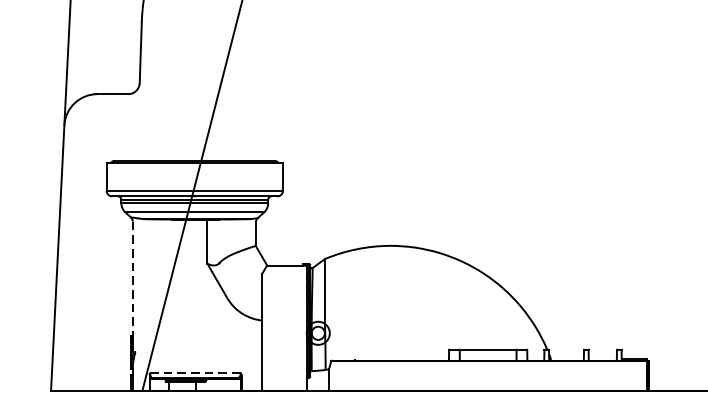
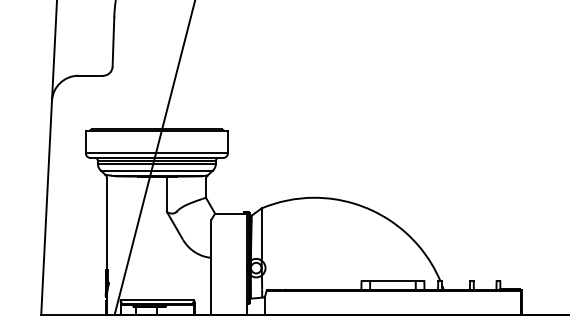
line: (133, 279) -> (107, 224), dashed -> solid
line: (194, 372) -> (156, 299), dashed -> solid

